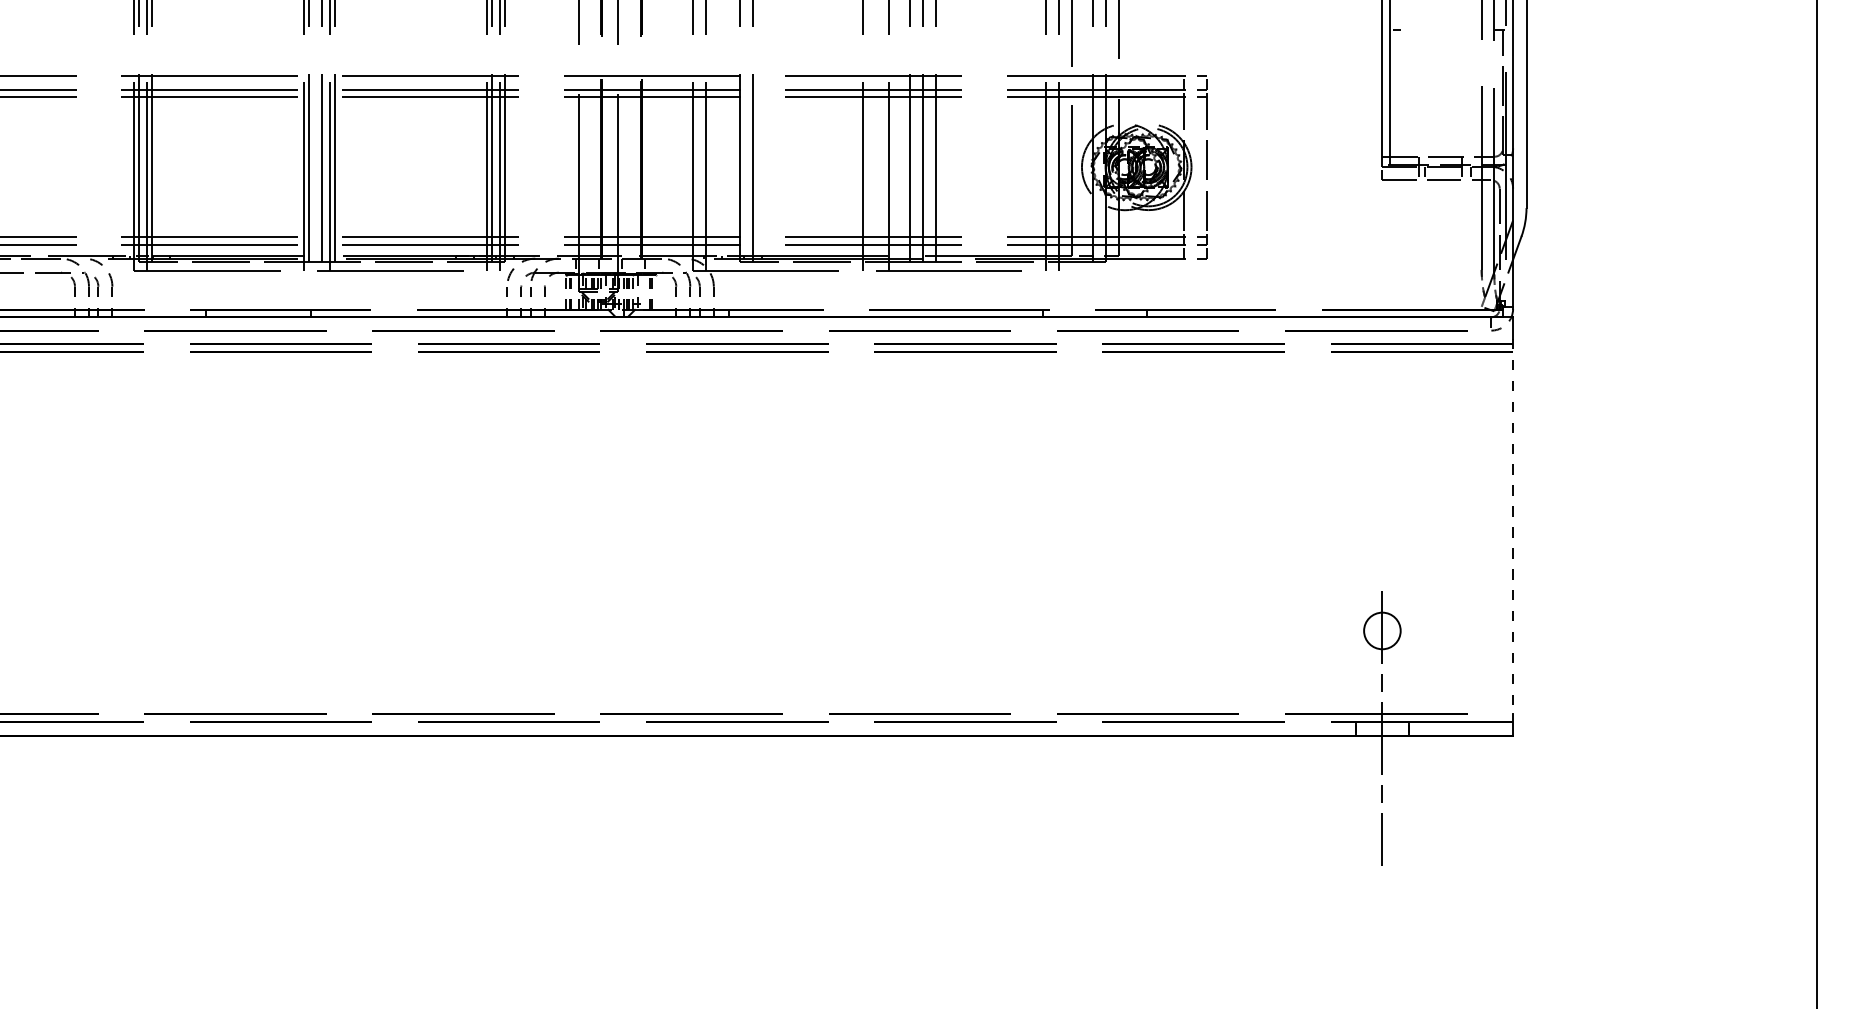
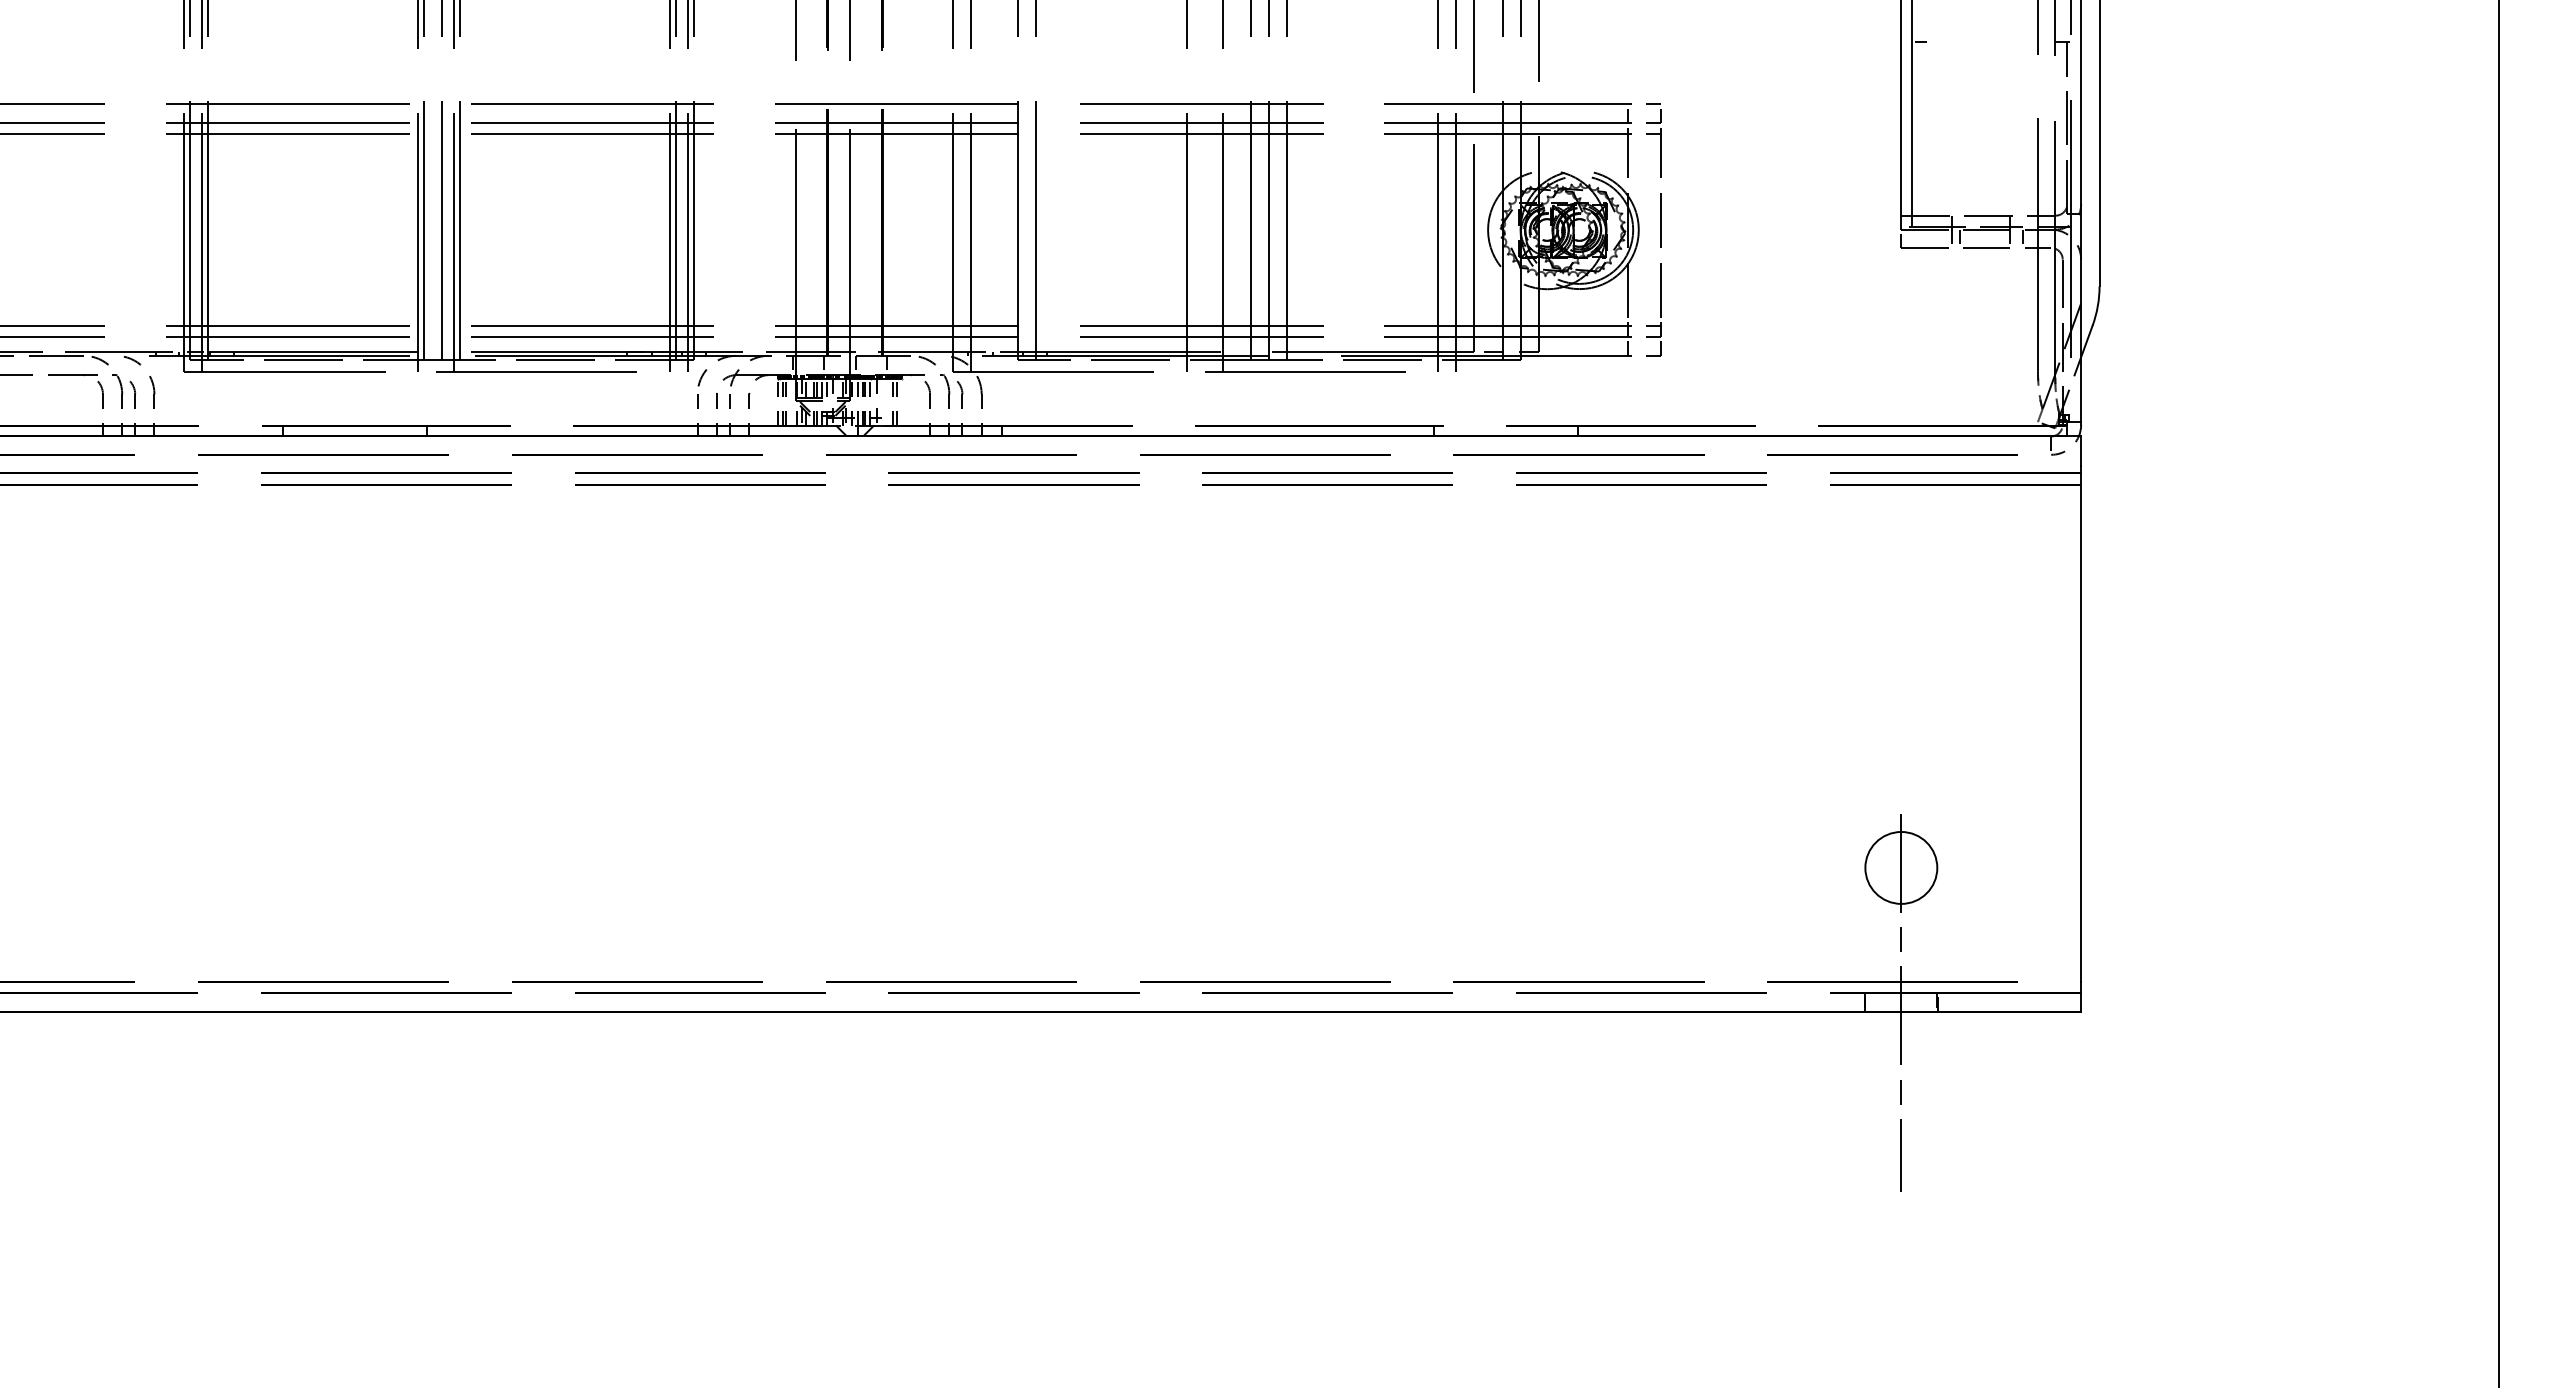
line: (1513, 526) -> (2081, 724), dashed -> solid
circle: (1382, 630) -> (1901, 867), size x1.43

